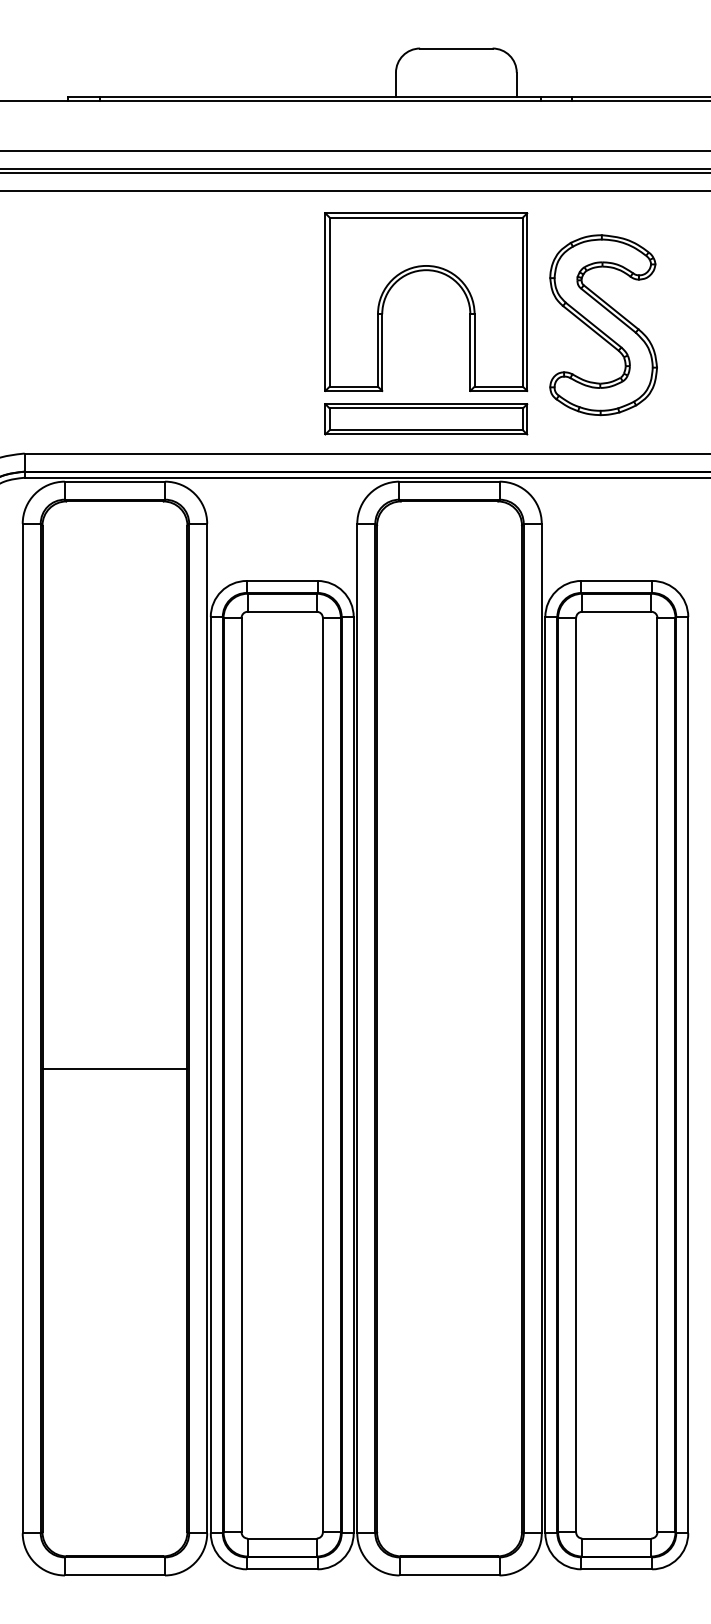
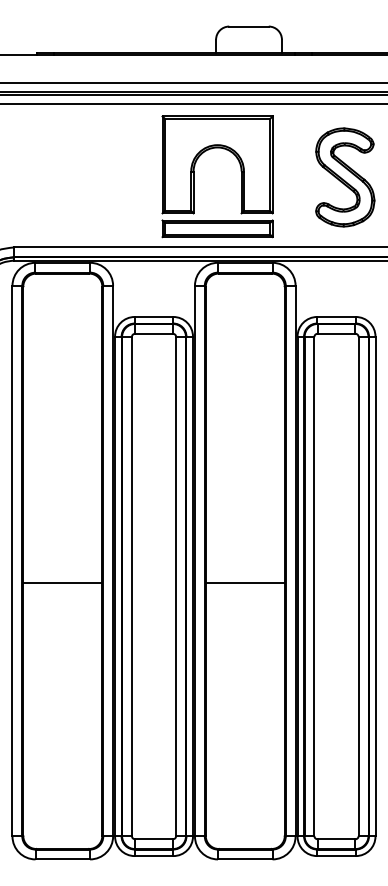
part: (383, 323) -> (194, 176), moved
part: (603, 325) -> (345, 177), moved
line: (448, 1069) -> (244, 583), added

